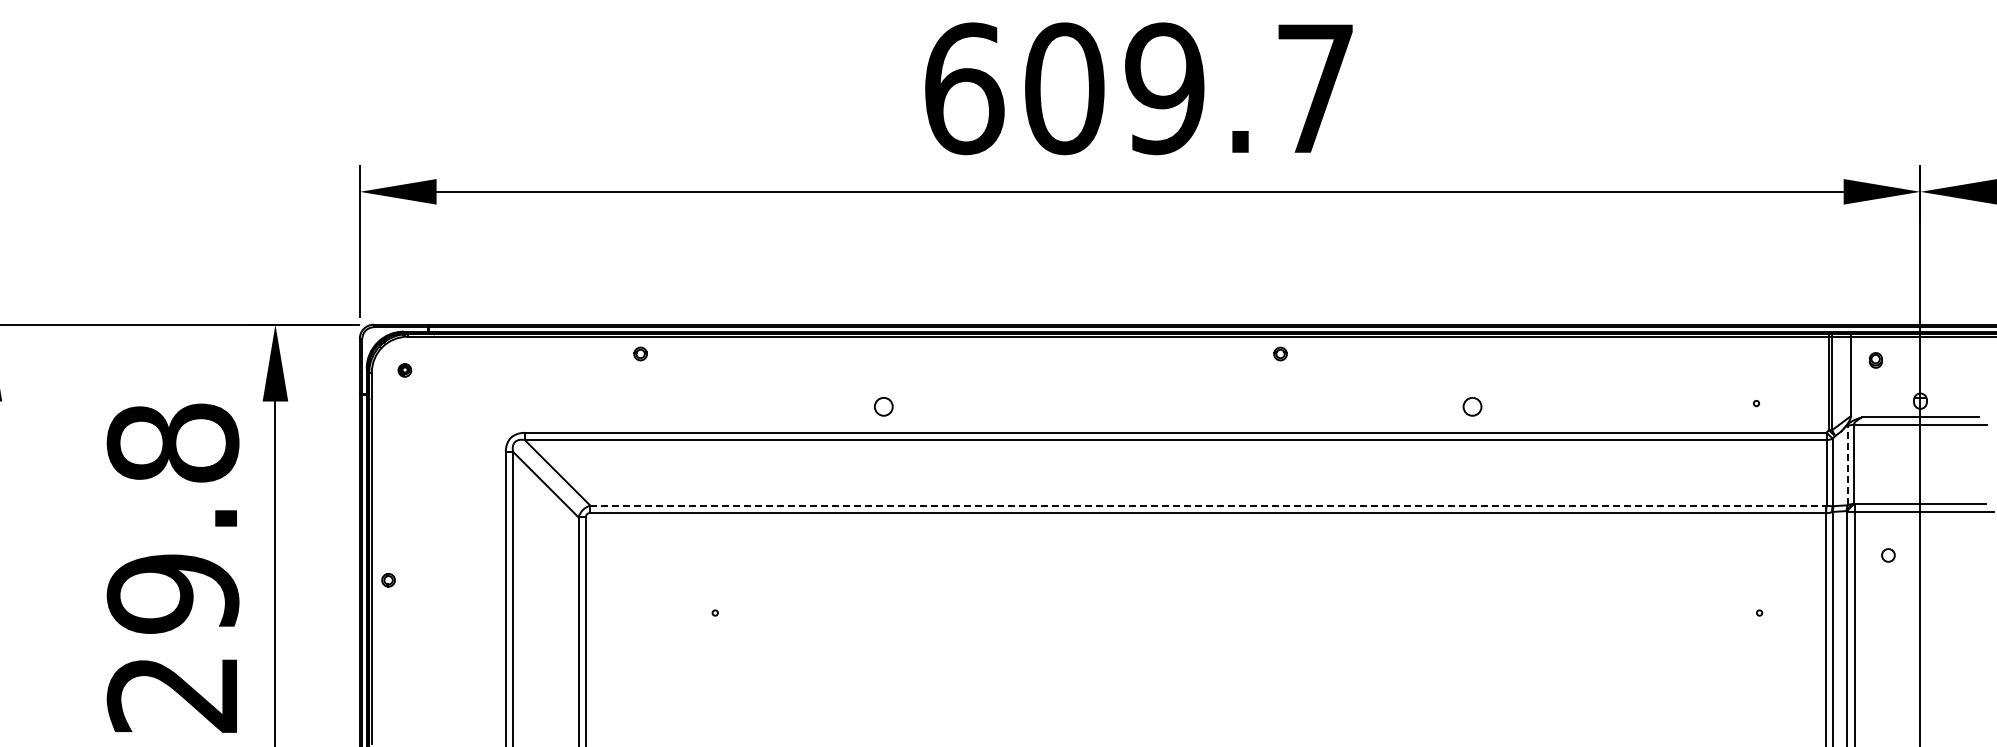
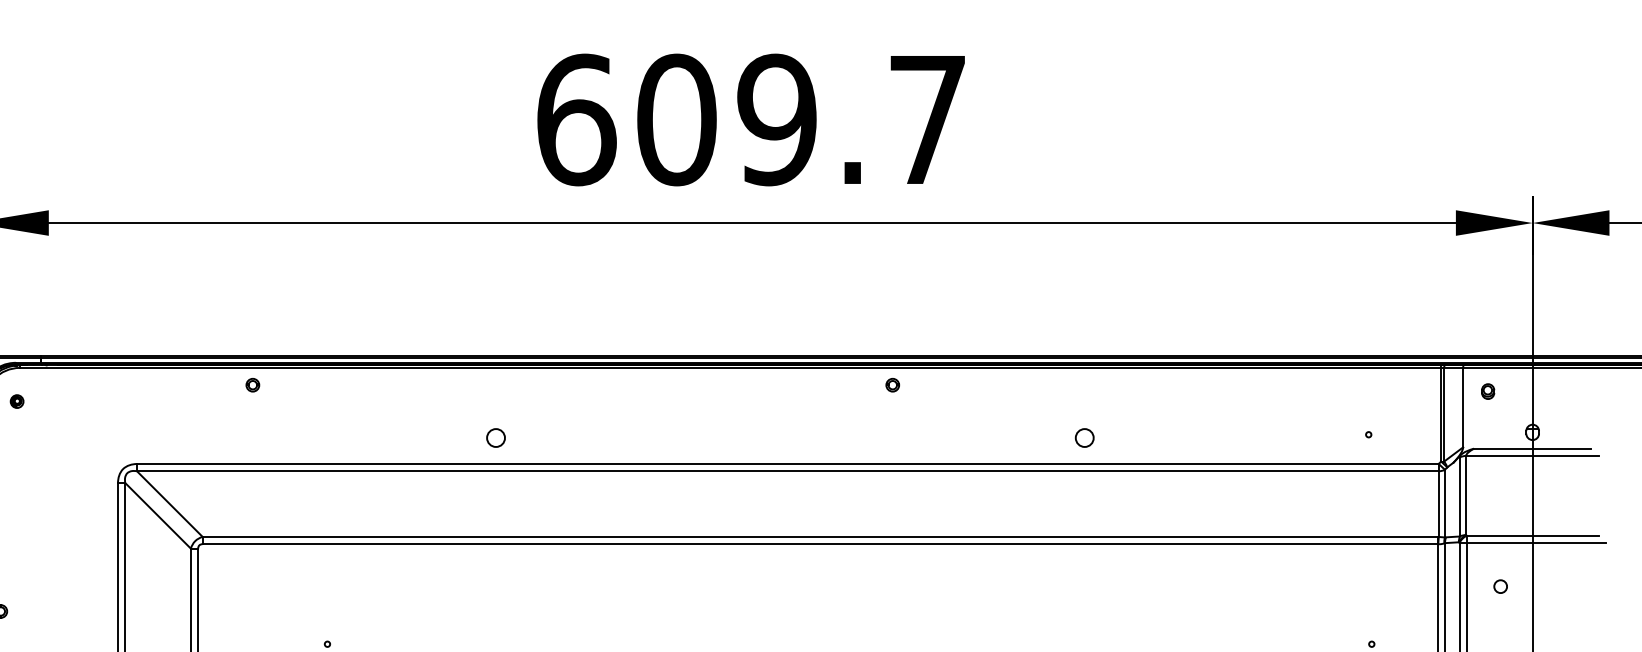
line: (1847, 465) -> (1459, 496), dashed -> solid
line: (1208, 505) -> (820, 536), dashed -> solid

